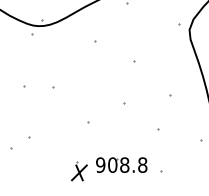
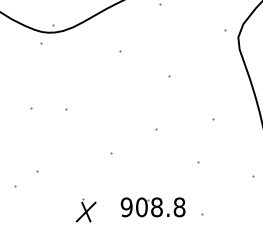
part: (79, 171) -> (86, 210), moved

